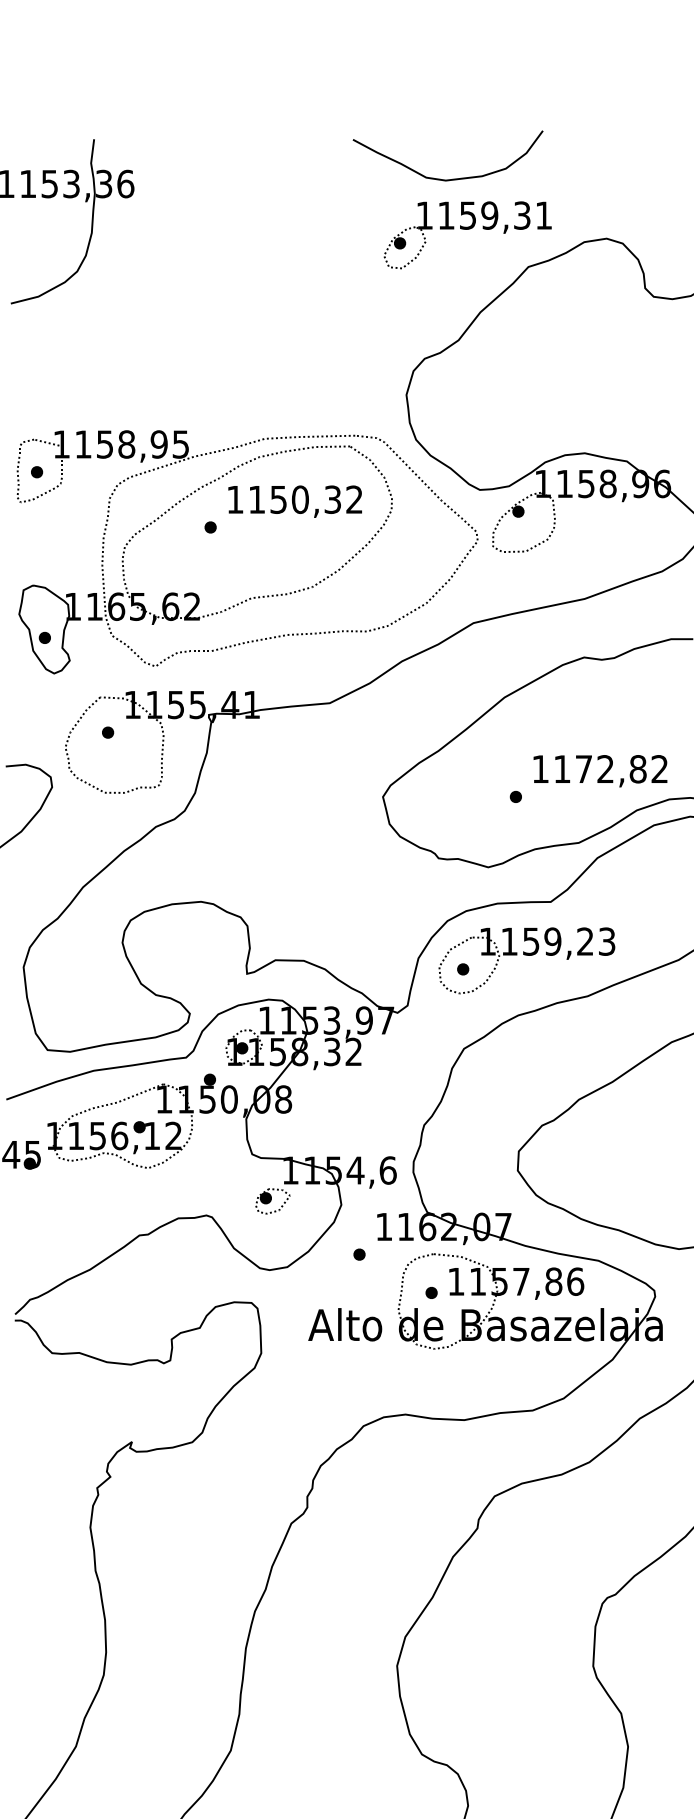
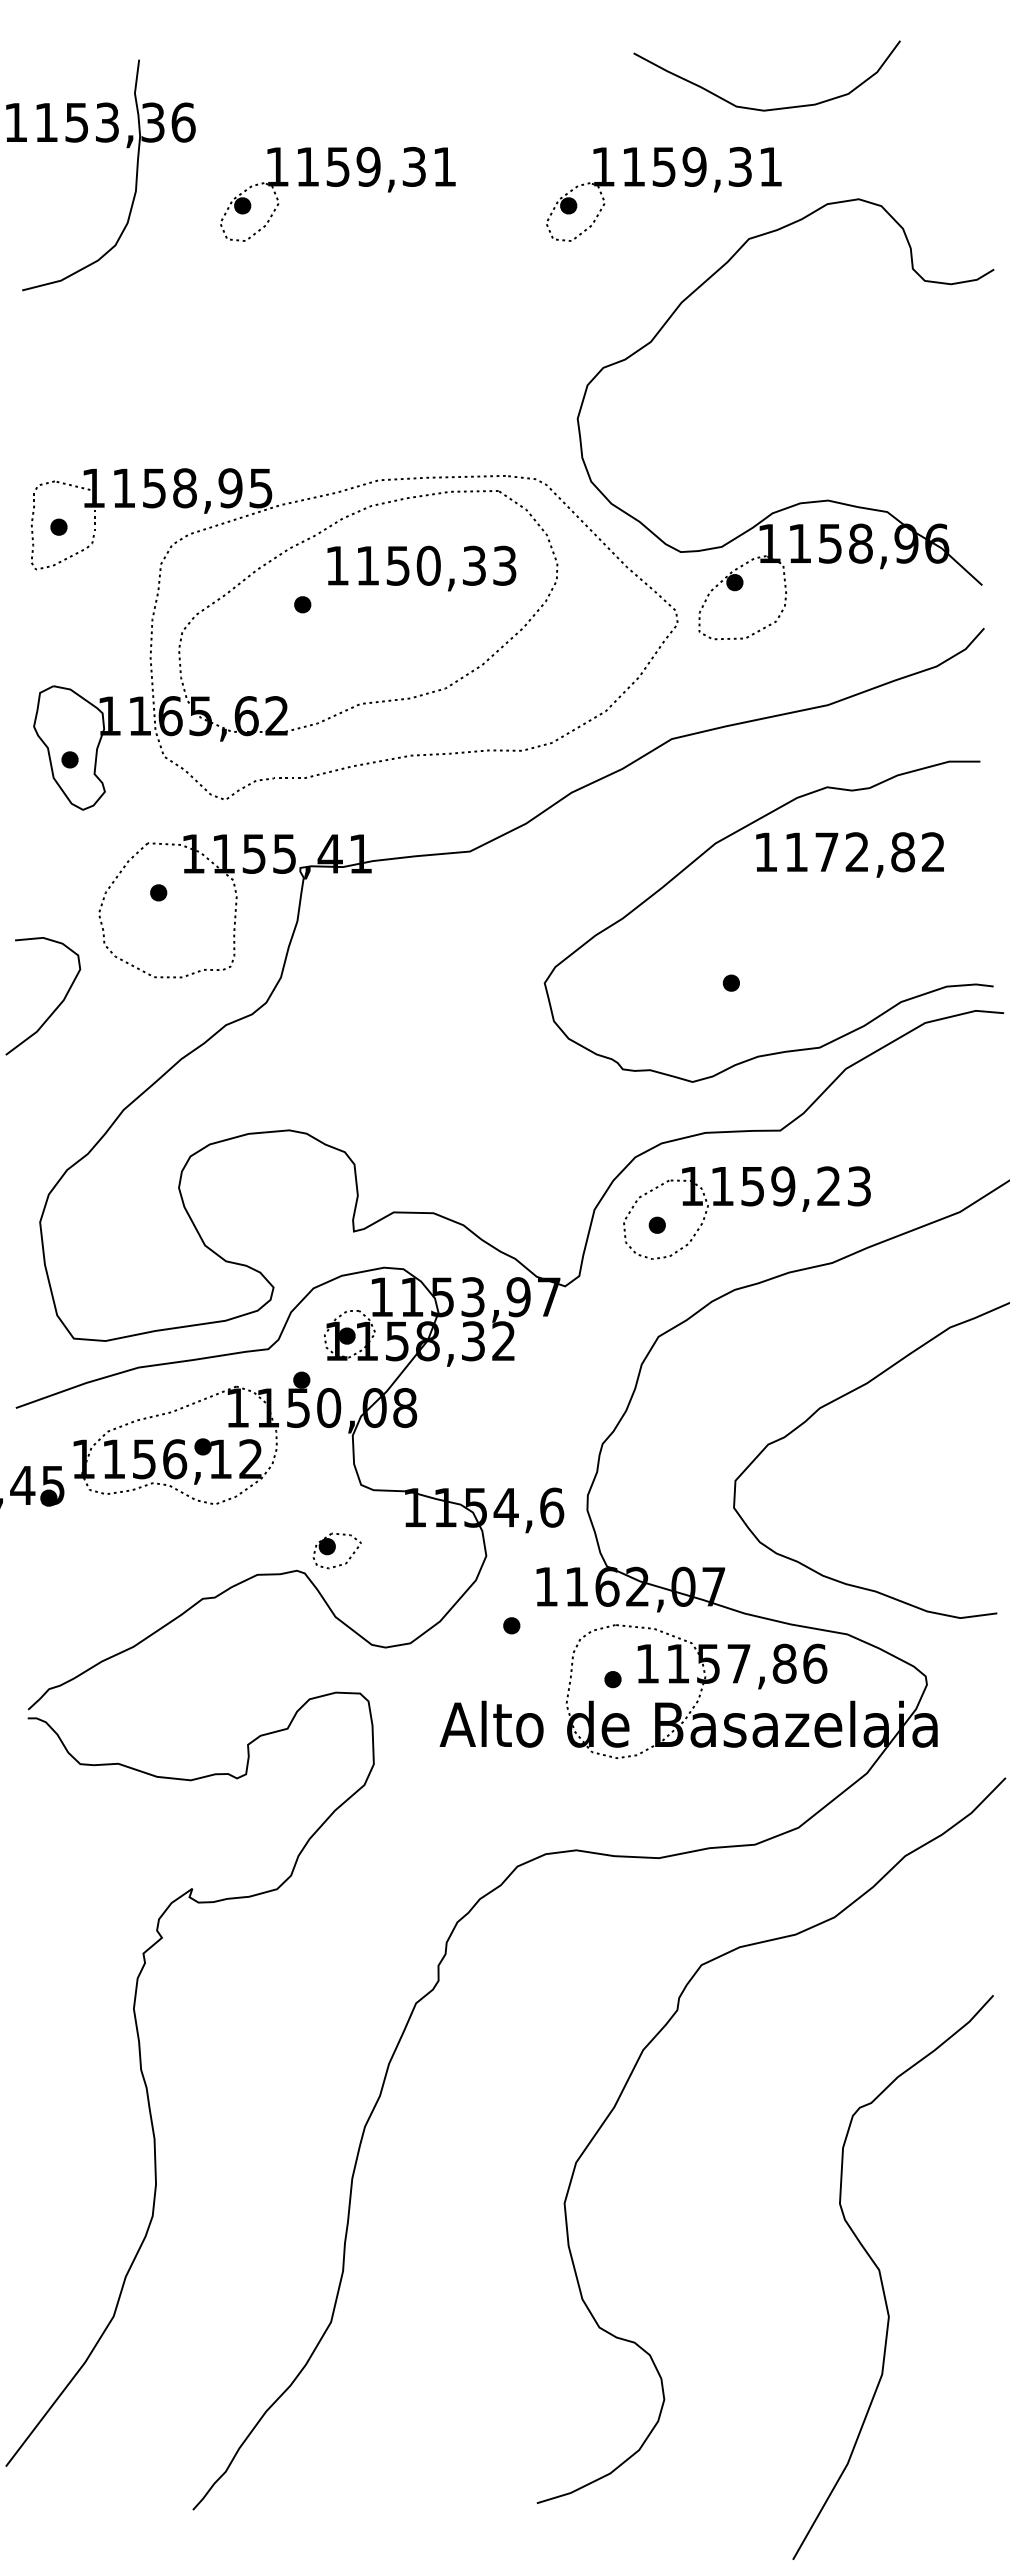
curve: (451, 179) -> (771, 108), moved
part: (235, 229) -> (337, 186), added
text: (354, 499) -> (504, 565), 1150,32 -> 1150,33
text: (600, 770) -> (849, 854), moved
part: (272, 1201) -> (336, 1550), moved

